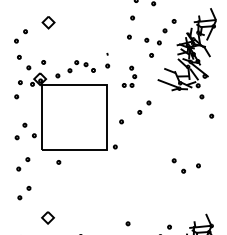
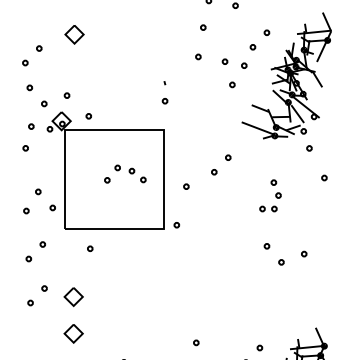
part: (81, 66) -> (124, 173), moved
part: (129, 76) -> (270, 195), moved
part: (47, 193) -> (72, 296), added

